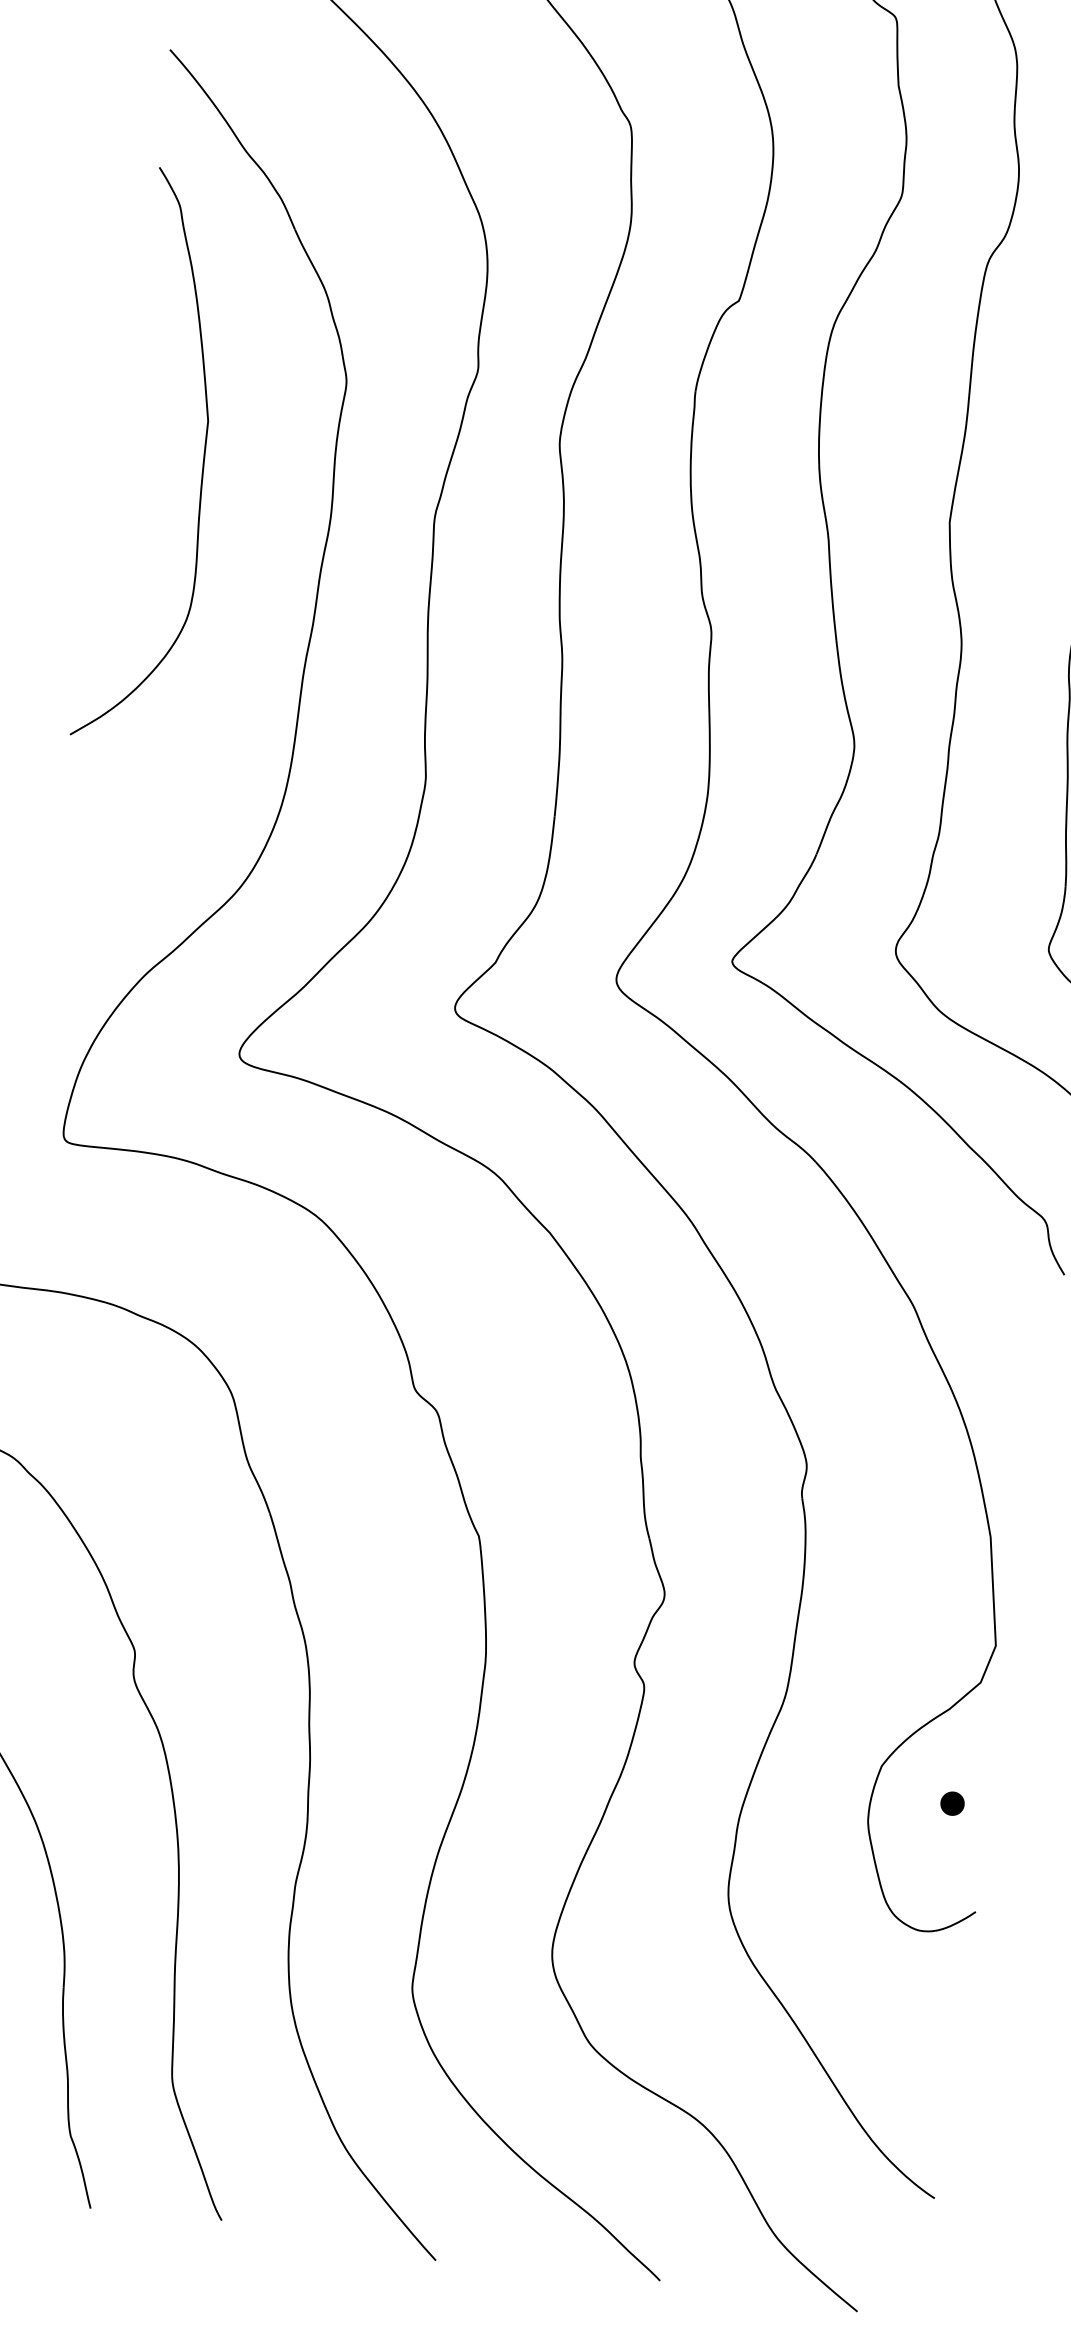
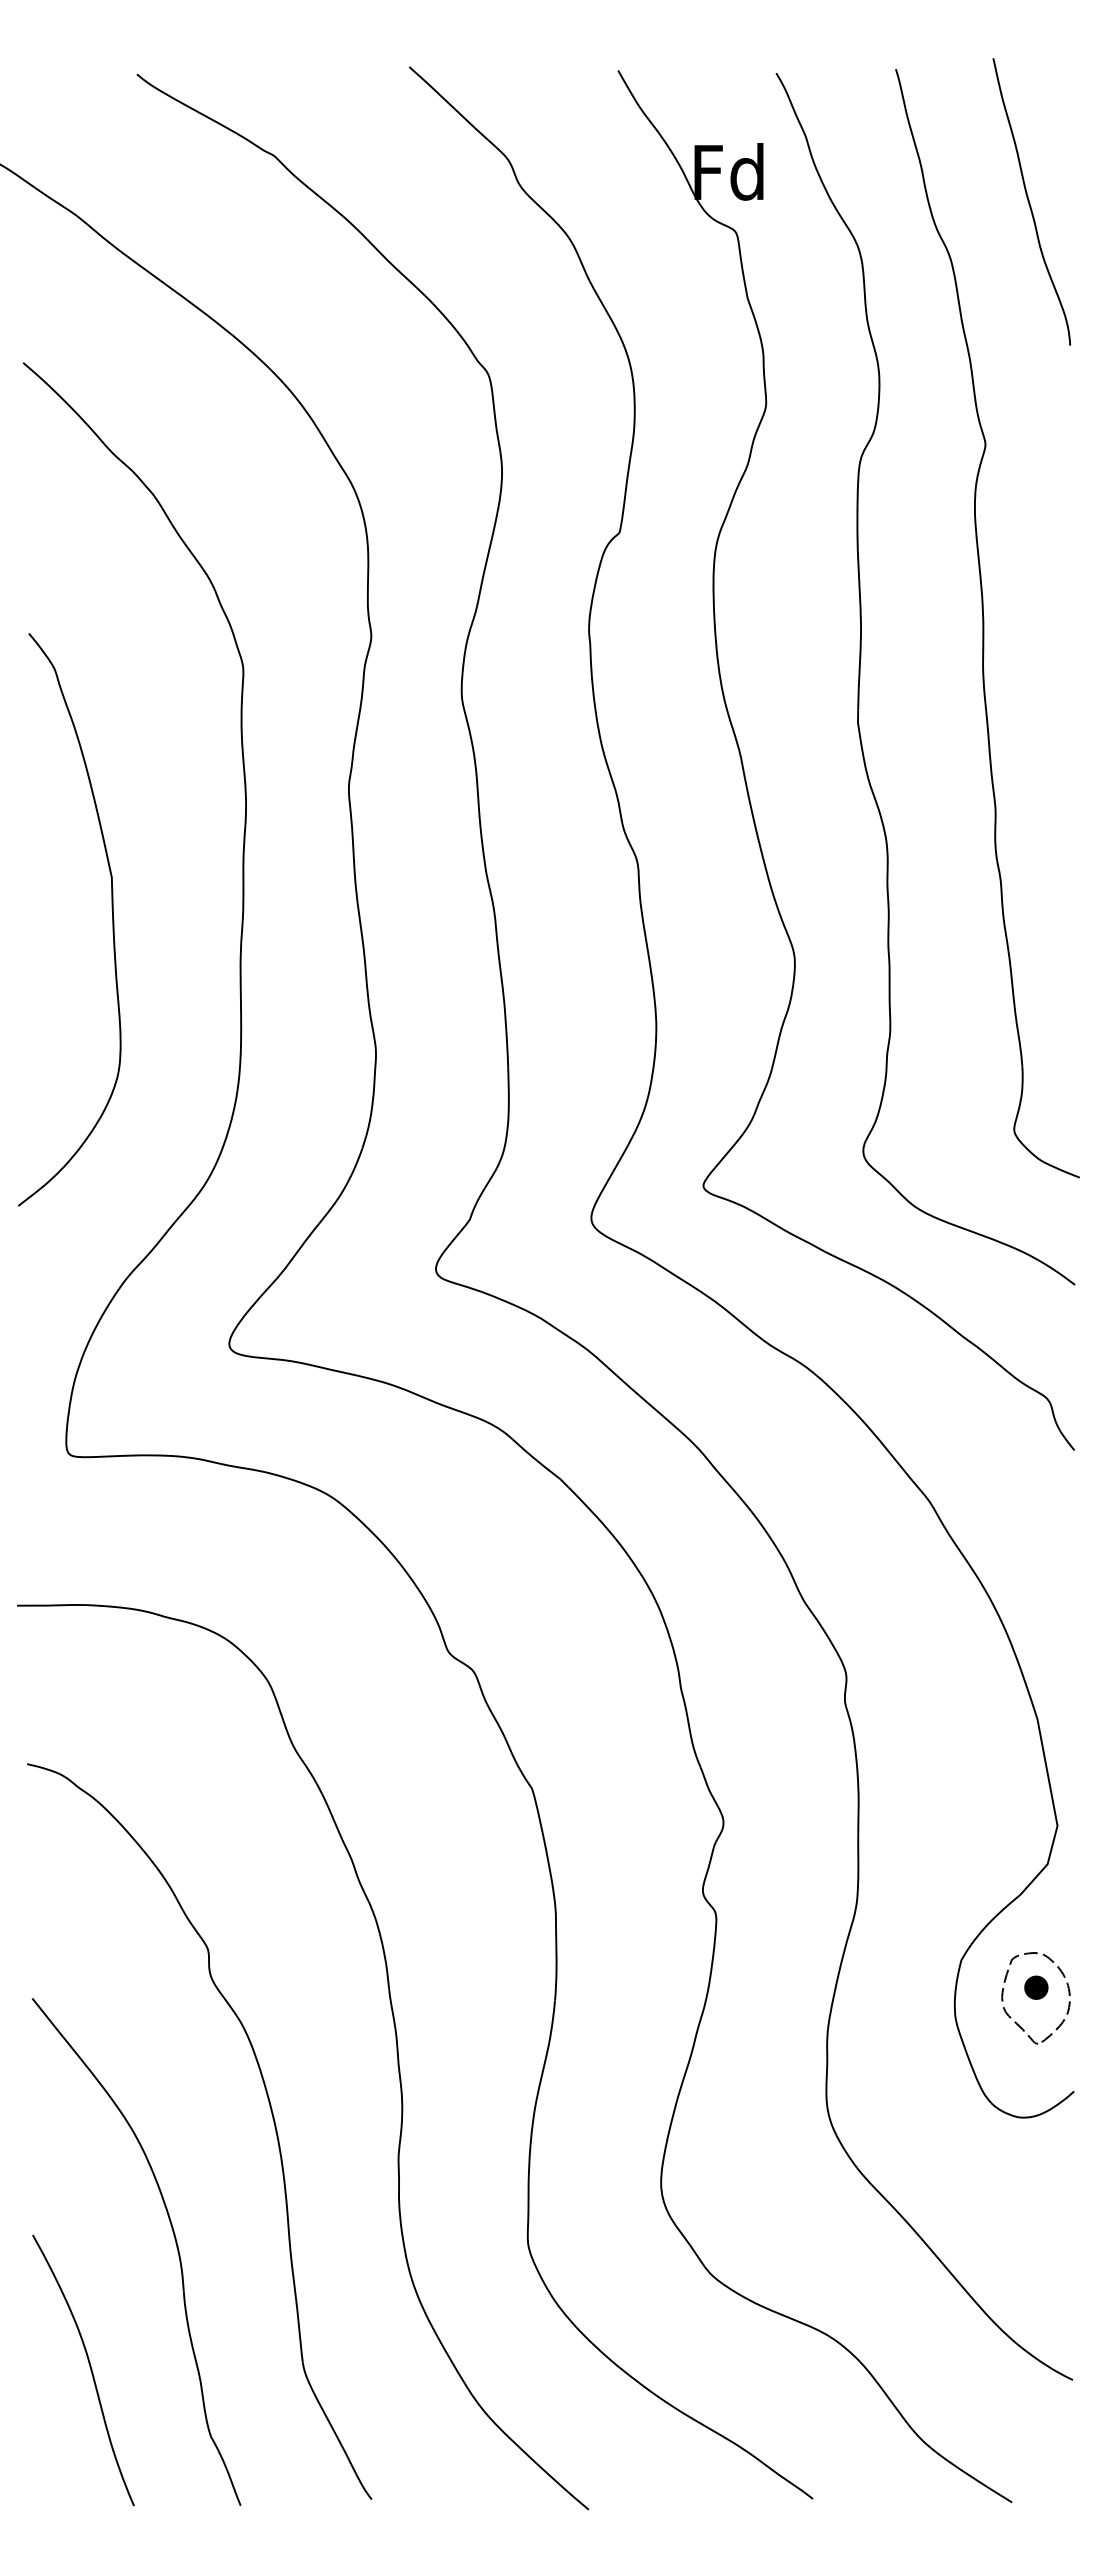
curve: (203, 463) -> (112, 919), moved
part: (927, 1834) -> (1015, 2021), added

